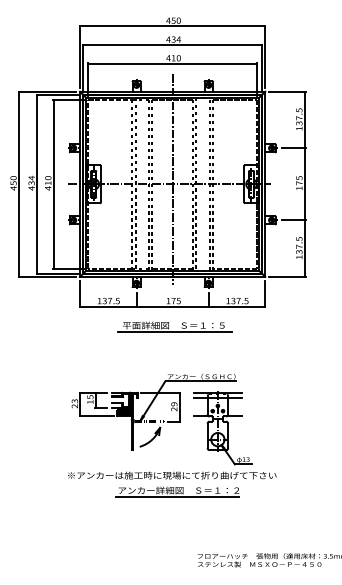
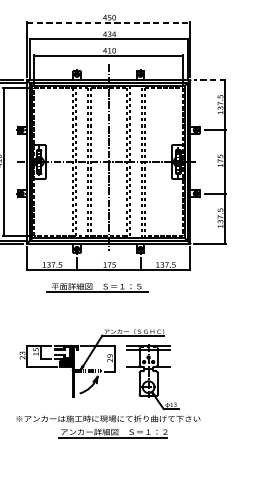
line: (172, 26) -> (108, 22), solid -> dashed
line: (286, 91) -> (209, 80), solid -> dashed
part: (174, 326) -> (97, 287), moved

